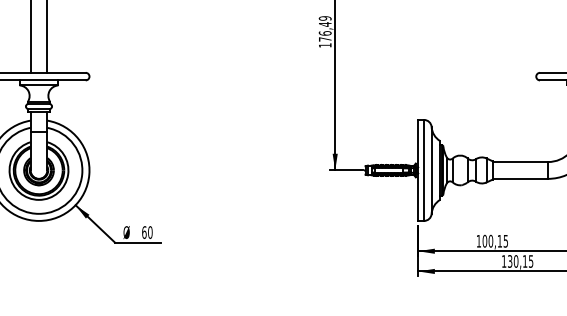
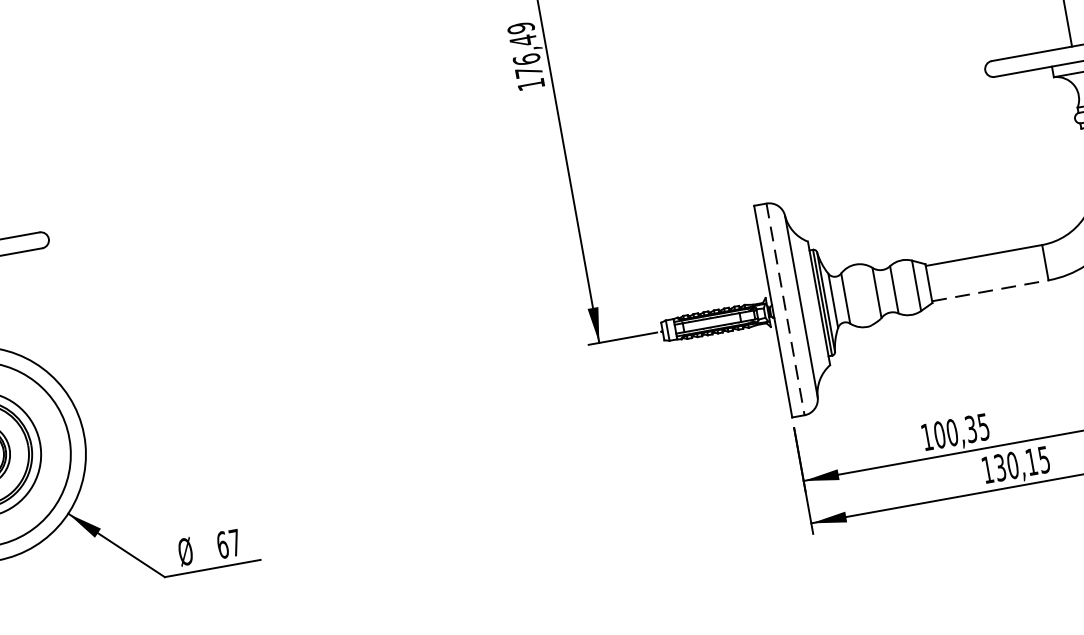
line: (424, 170) -> (786, 309), solid -> dashed
line: (520, 178) -> (990, 289), solid -> dashed
text: (150, 232) -> (235, 542), 60 -> 67
text: (499, 240) -> (970, 427), 100,15 -> 100,35

